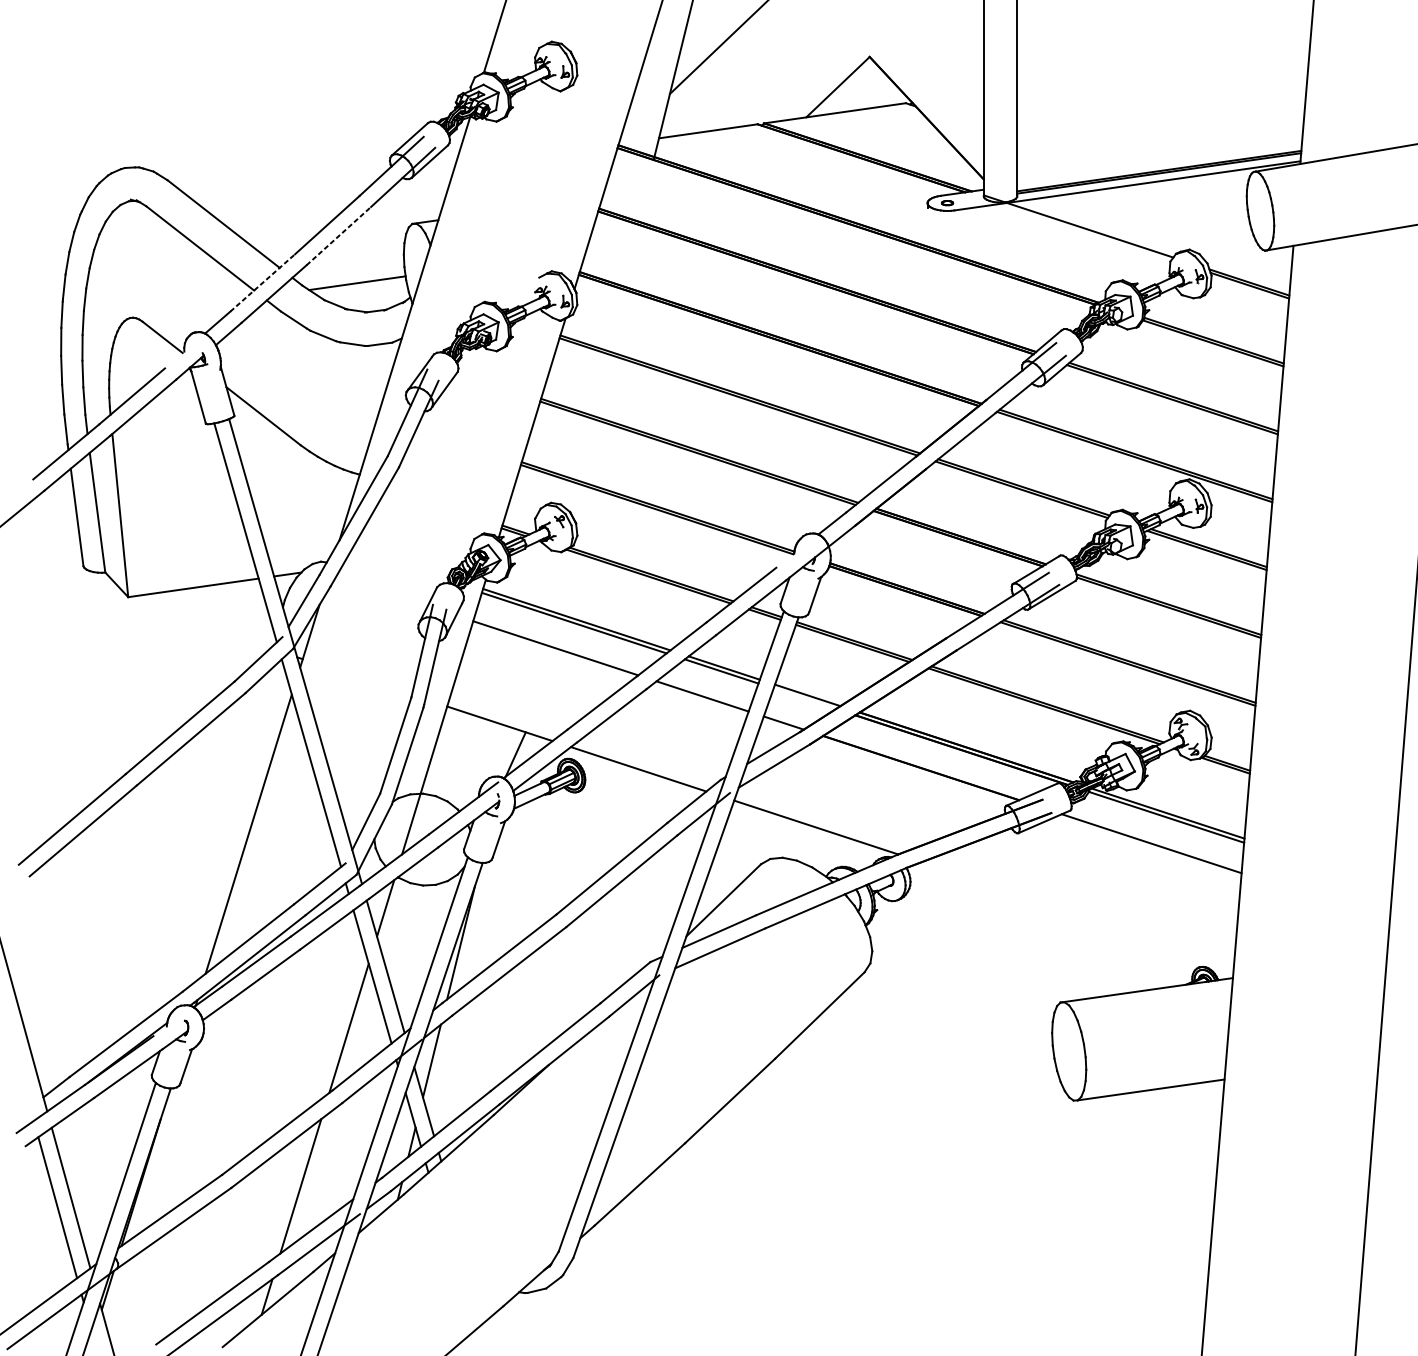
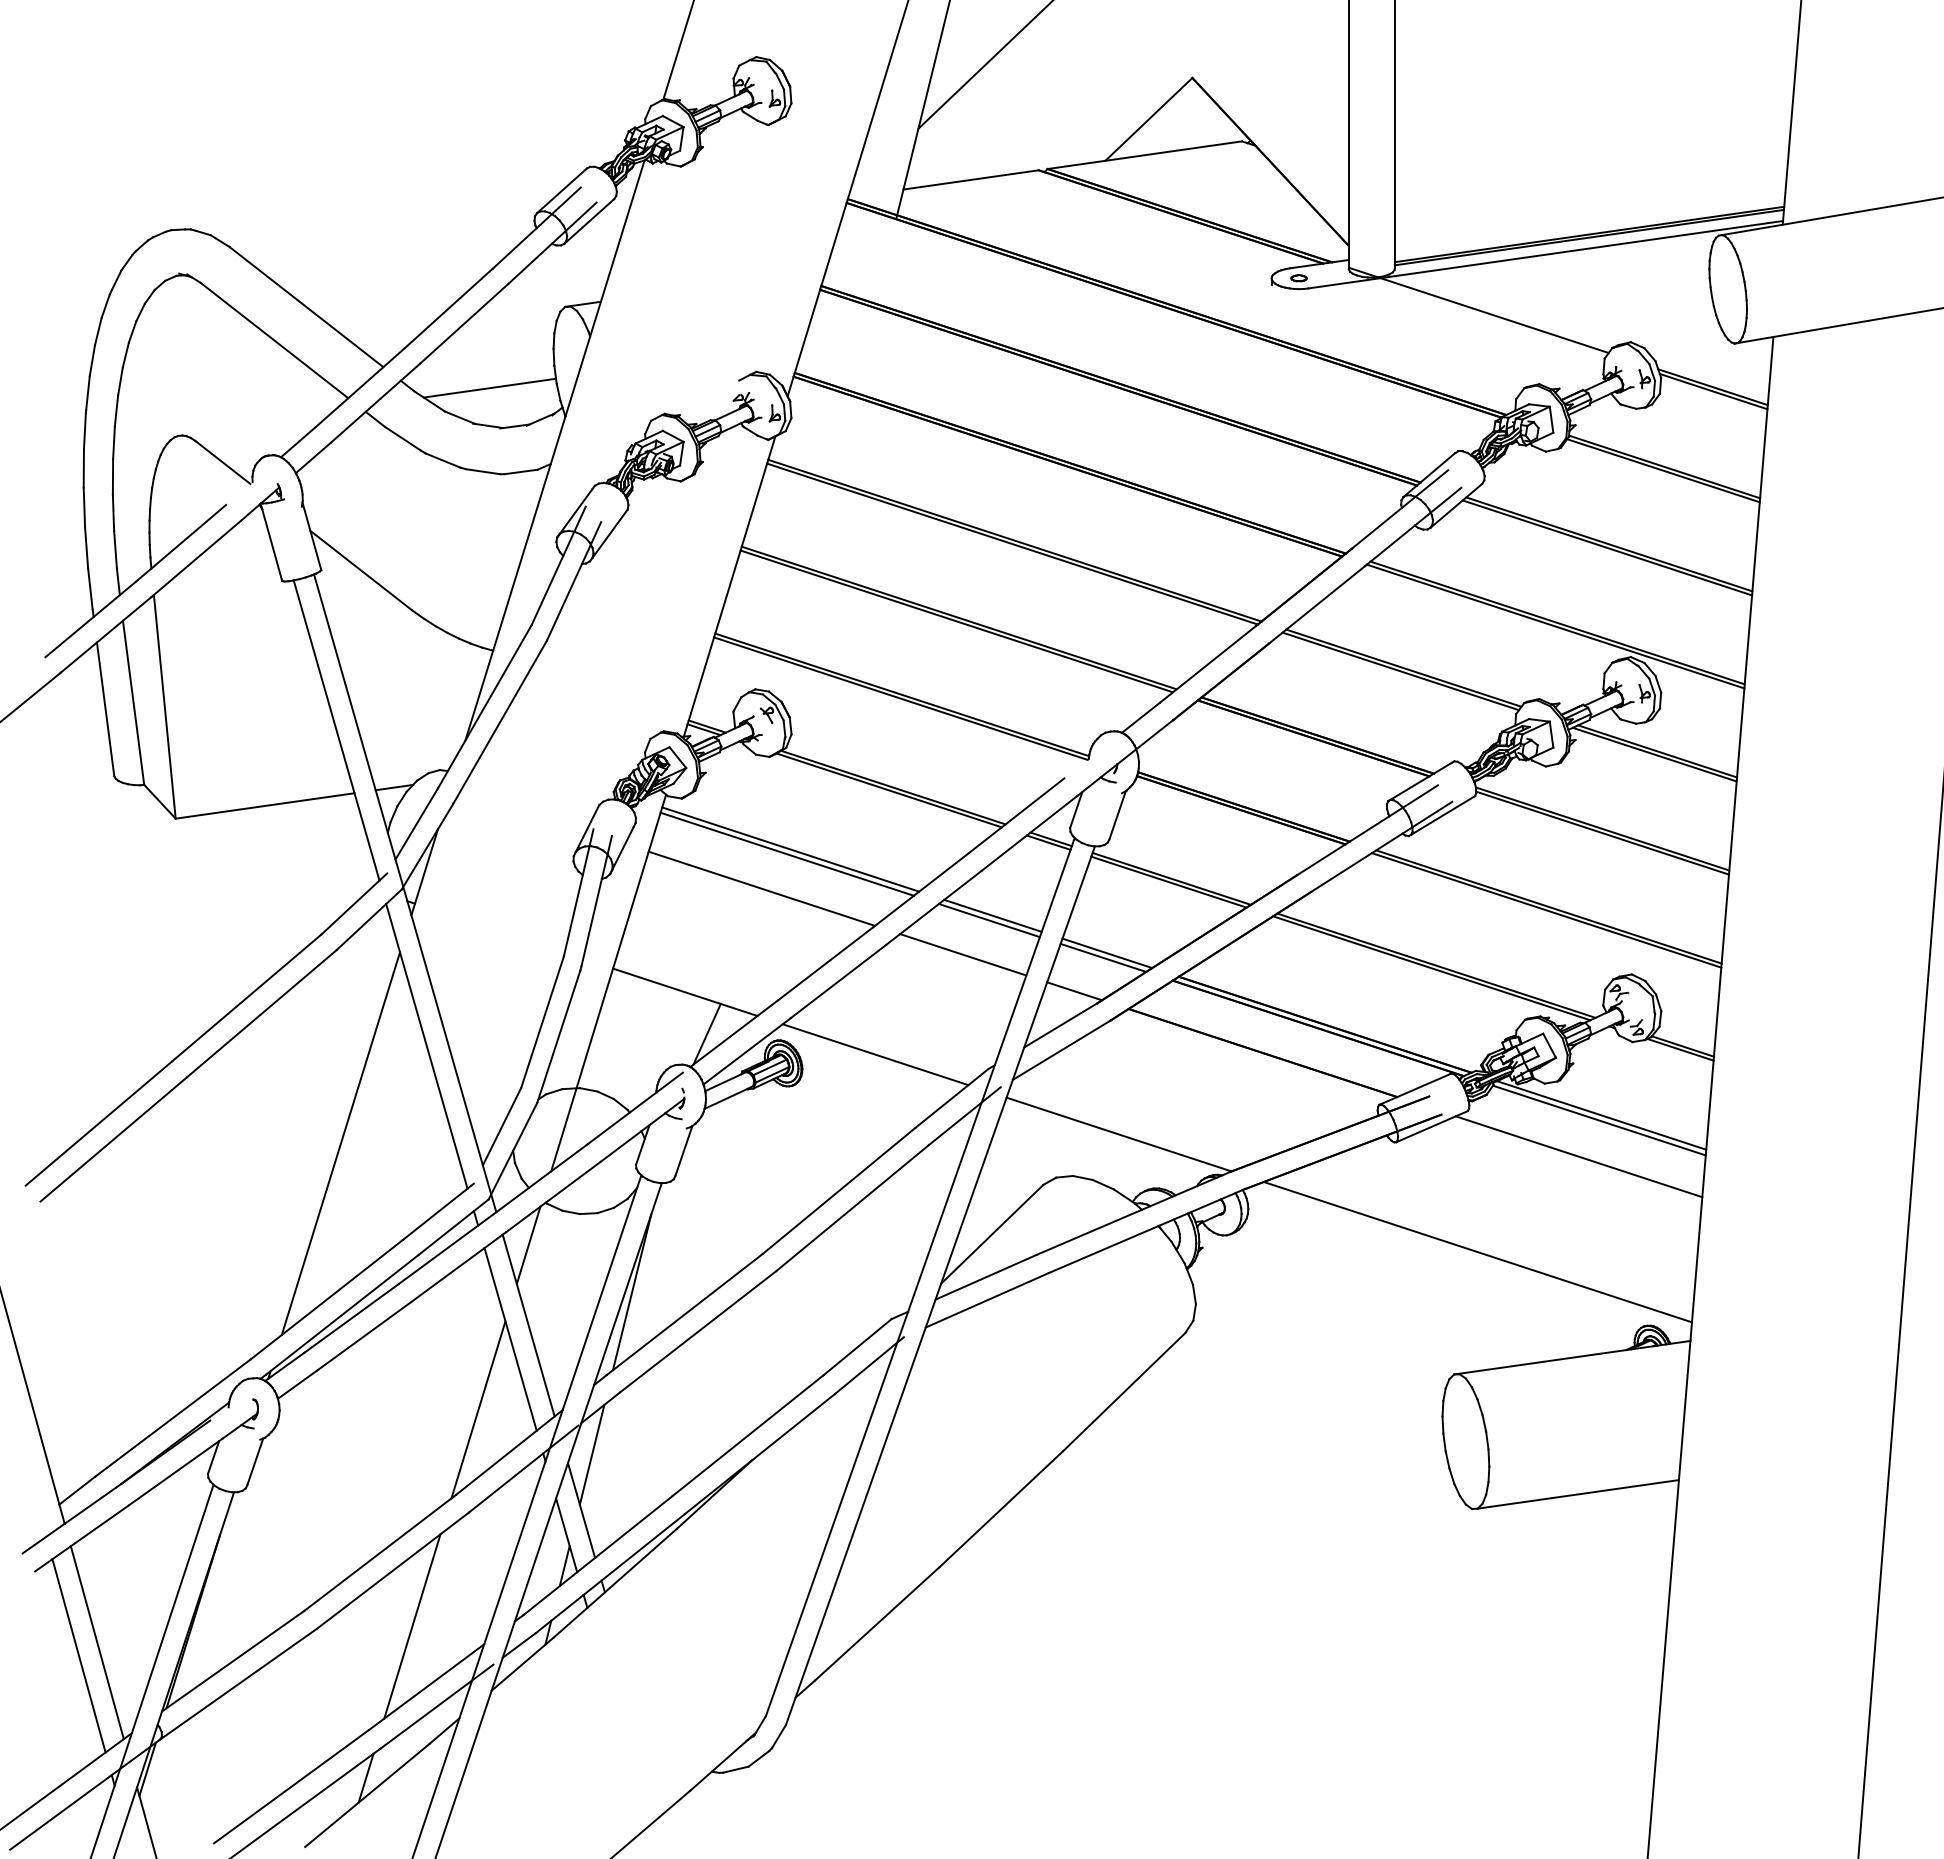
line: (338, 236) -> (464, 323), dashed -> solid
line: (263, 282) -> (360, 387), dashed -> solid
line: (804, 698) -> (1103, 957), added
line: (1077, 913) -> (1477, 1252), added

